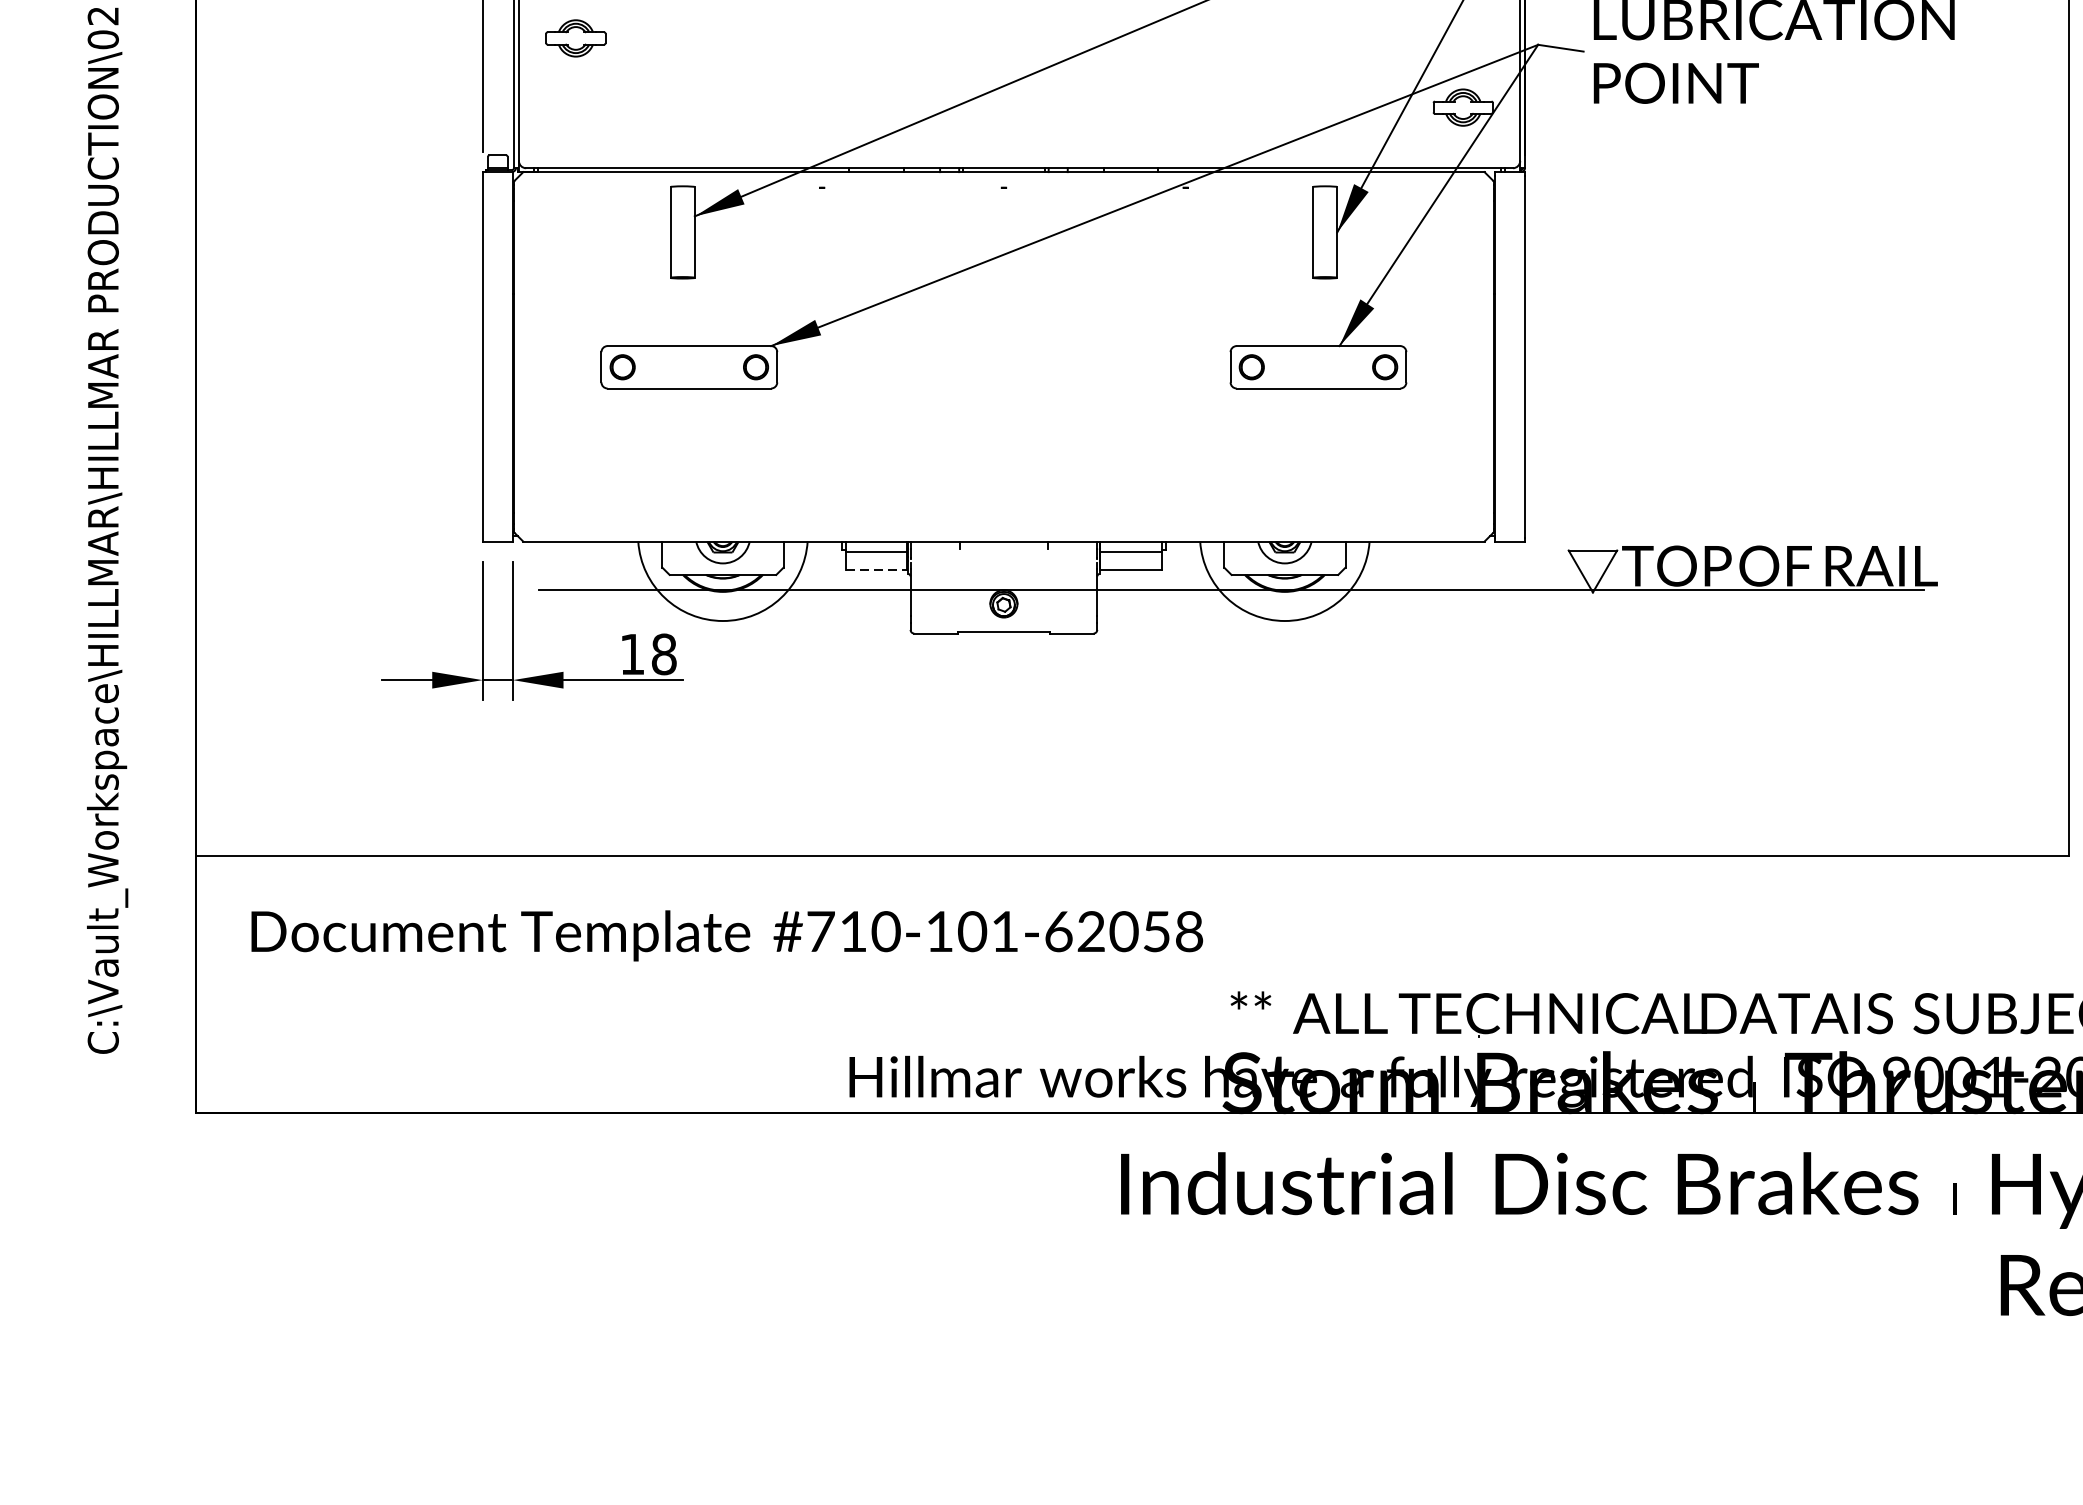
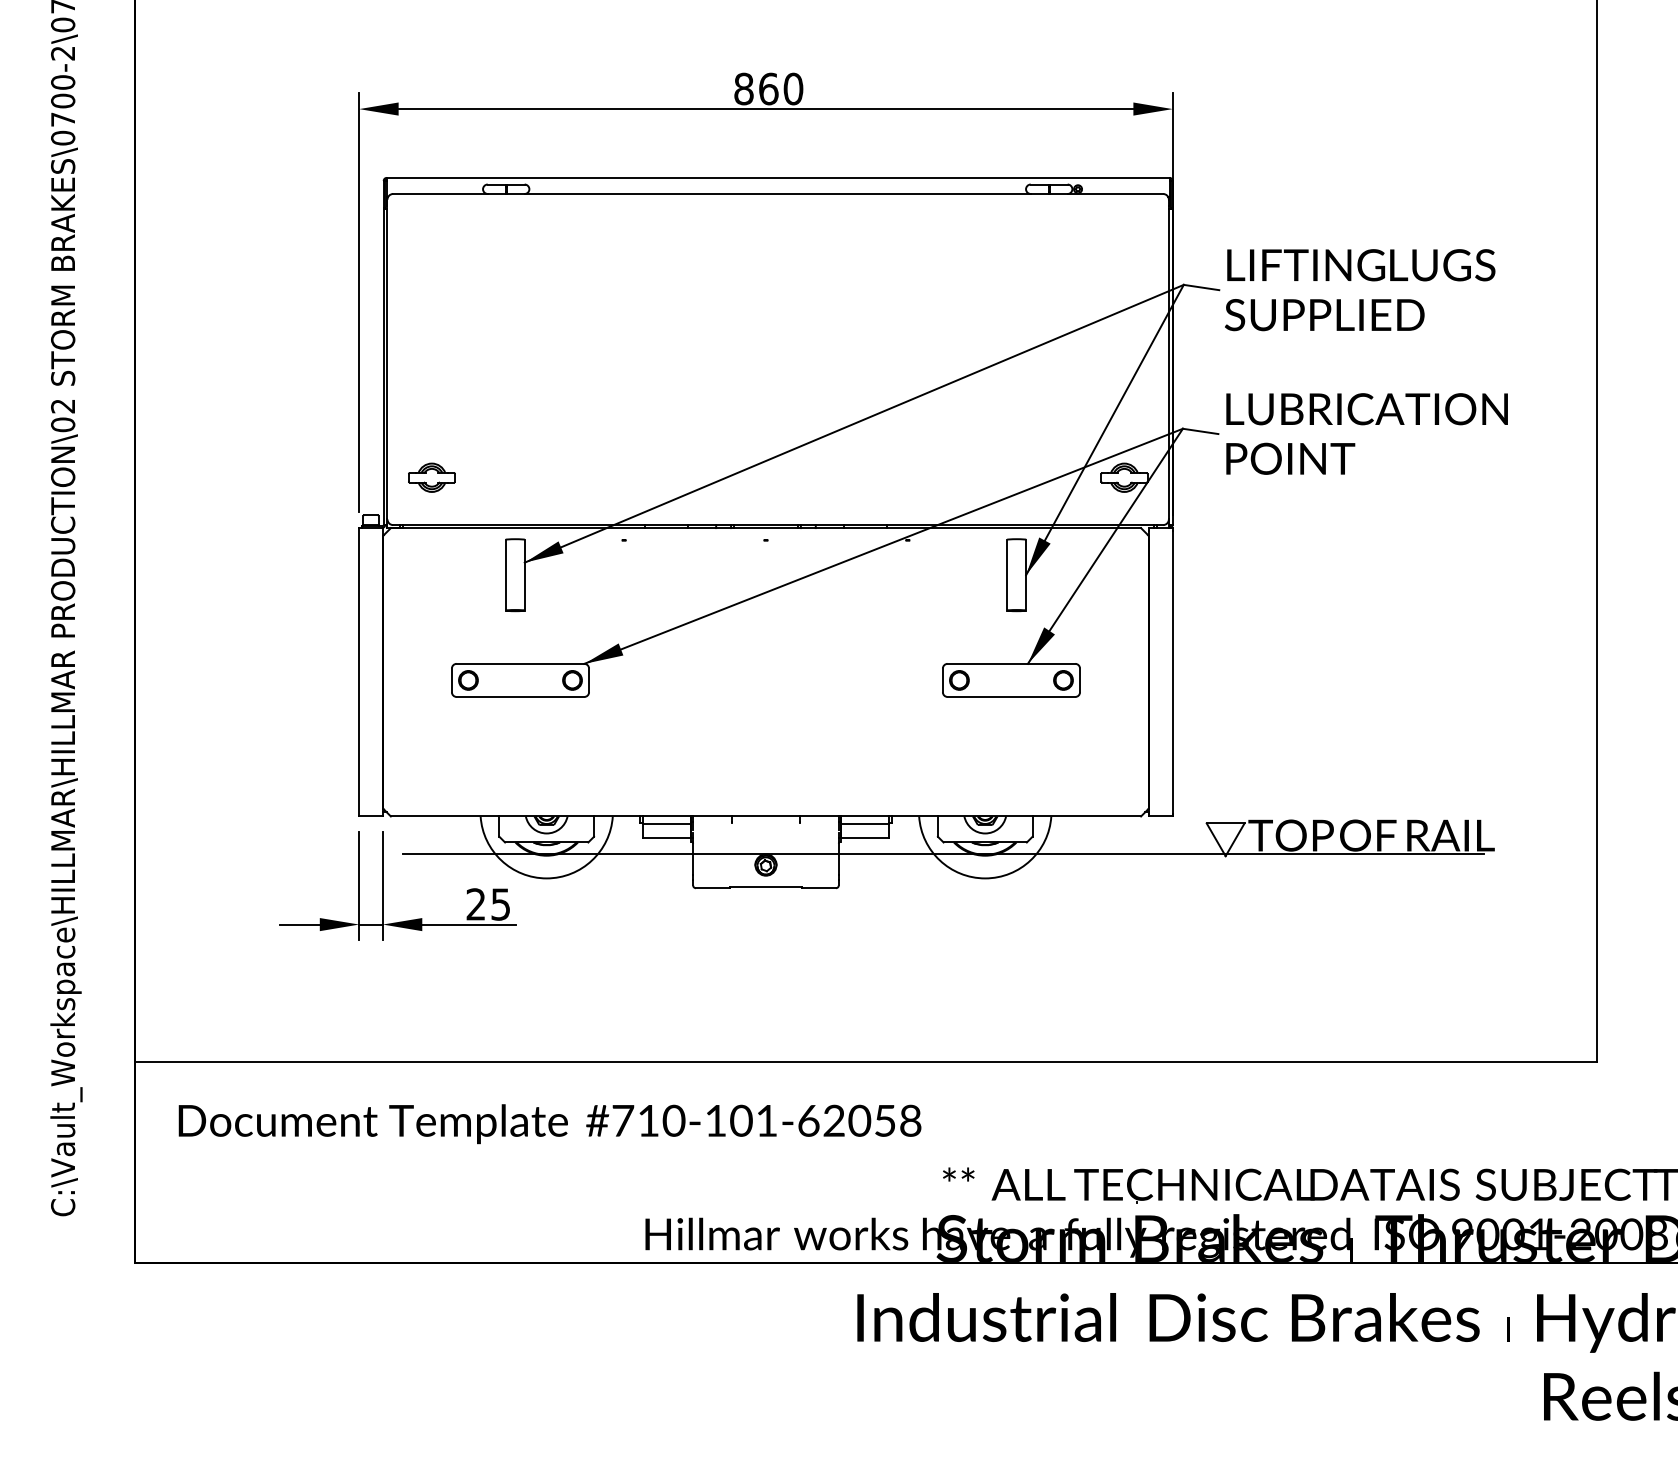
part: (575, 38) -> (431, 477), moved
line: (877, 569) -> (667, 838), dashed -> solid
text: (648, 654) -> (488, 904), 18 -> 25

